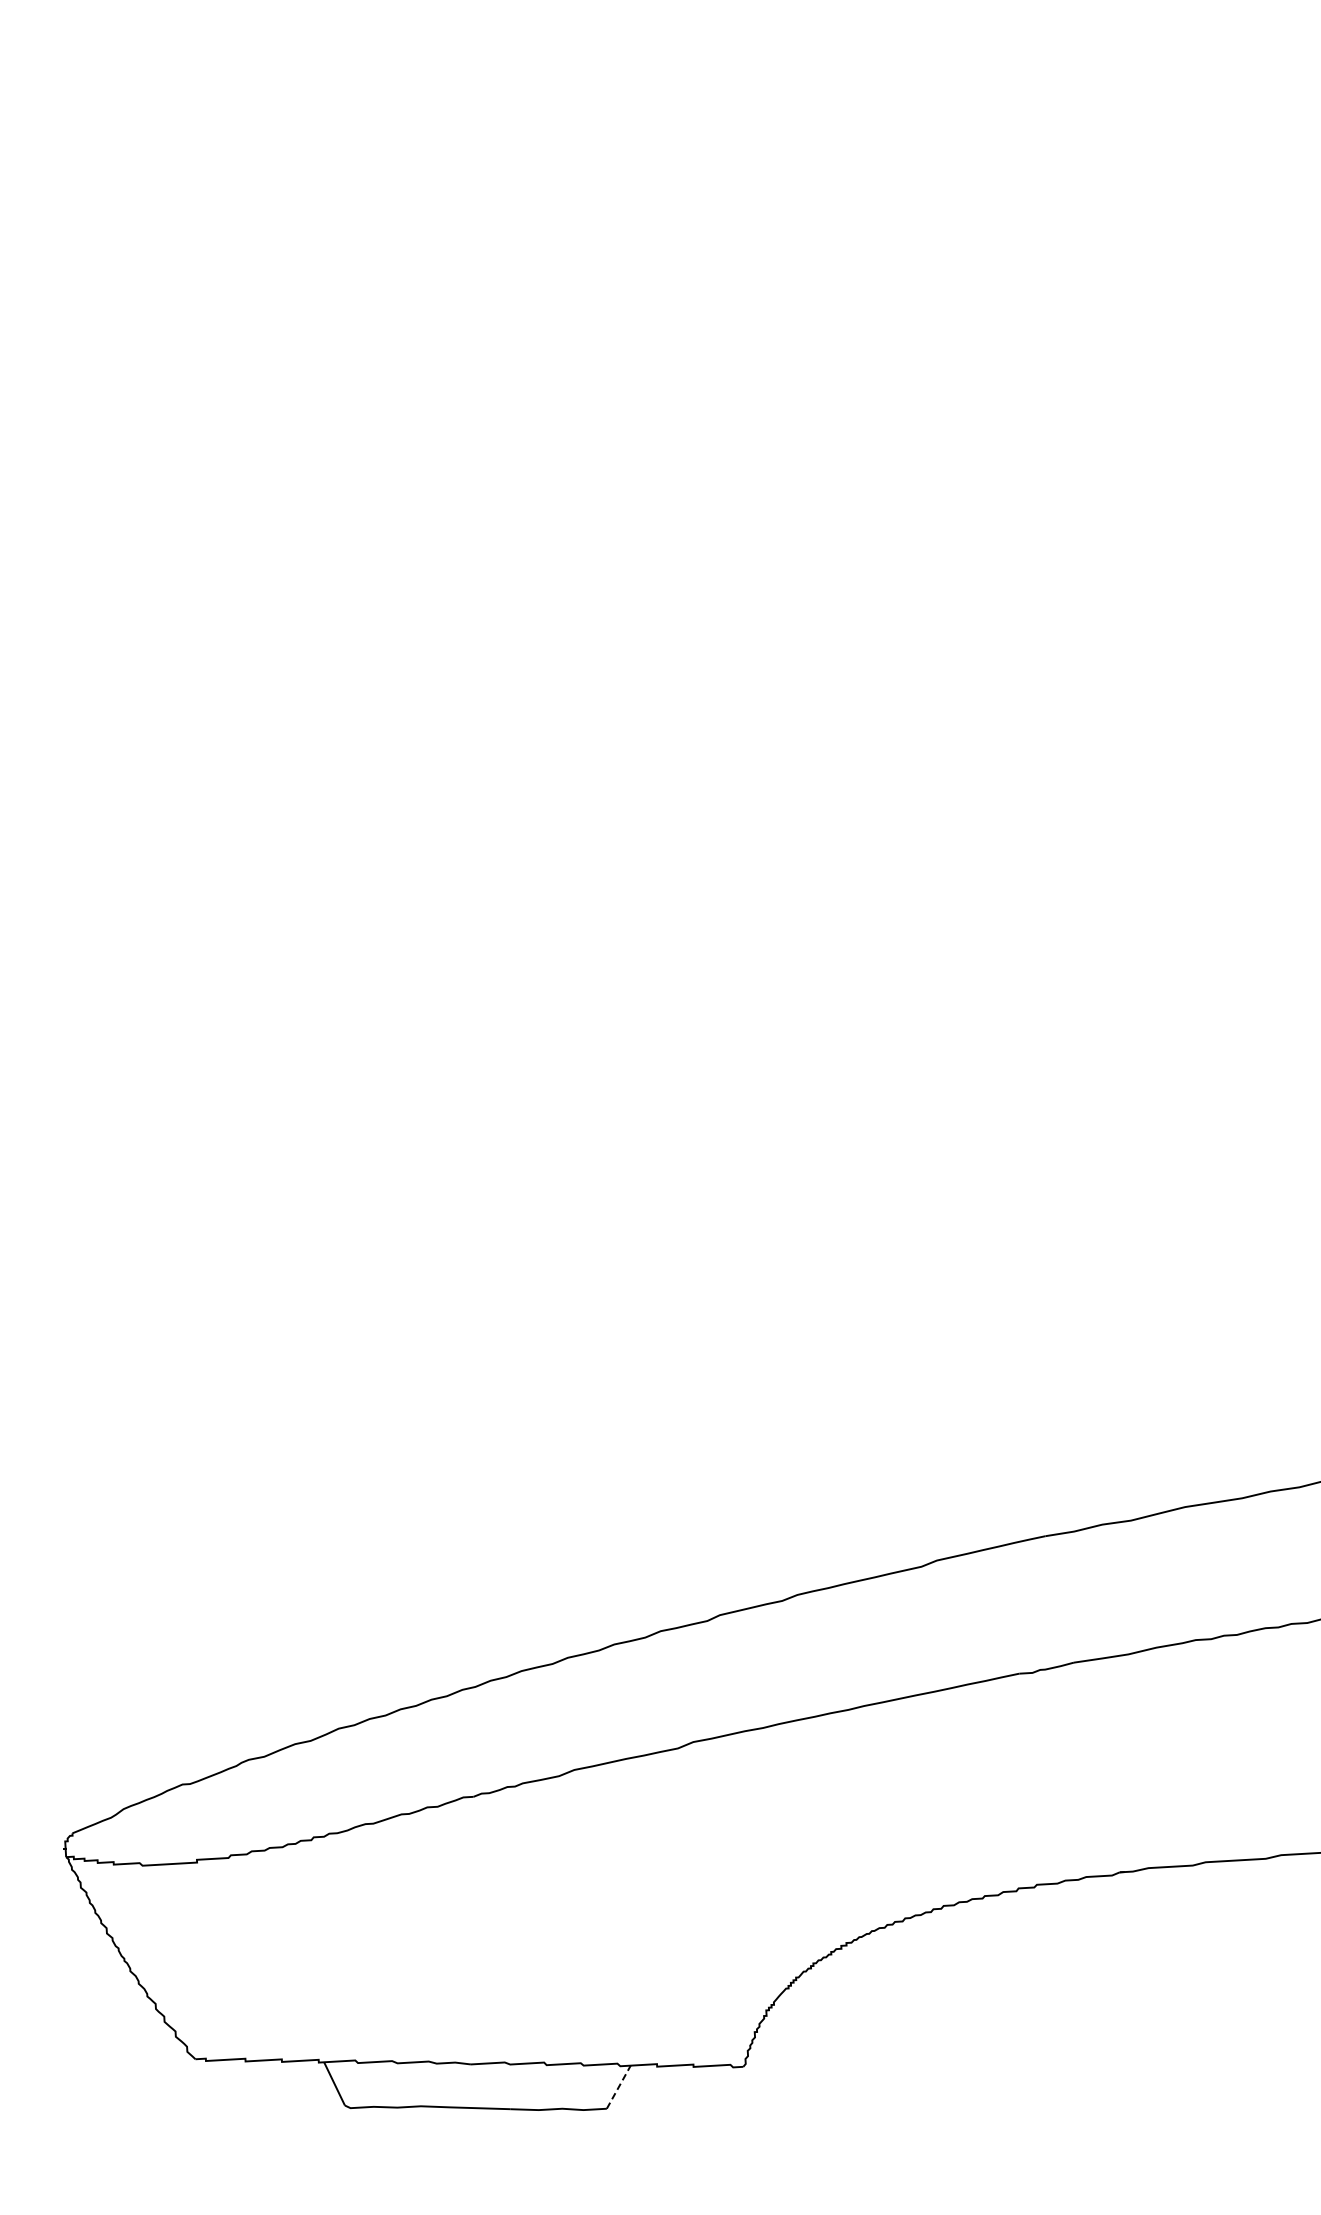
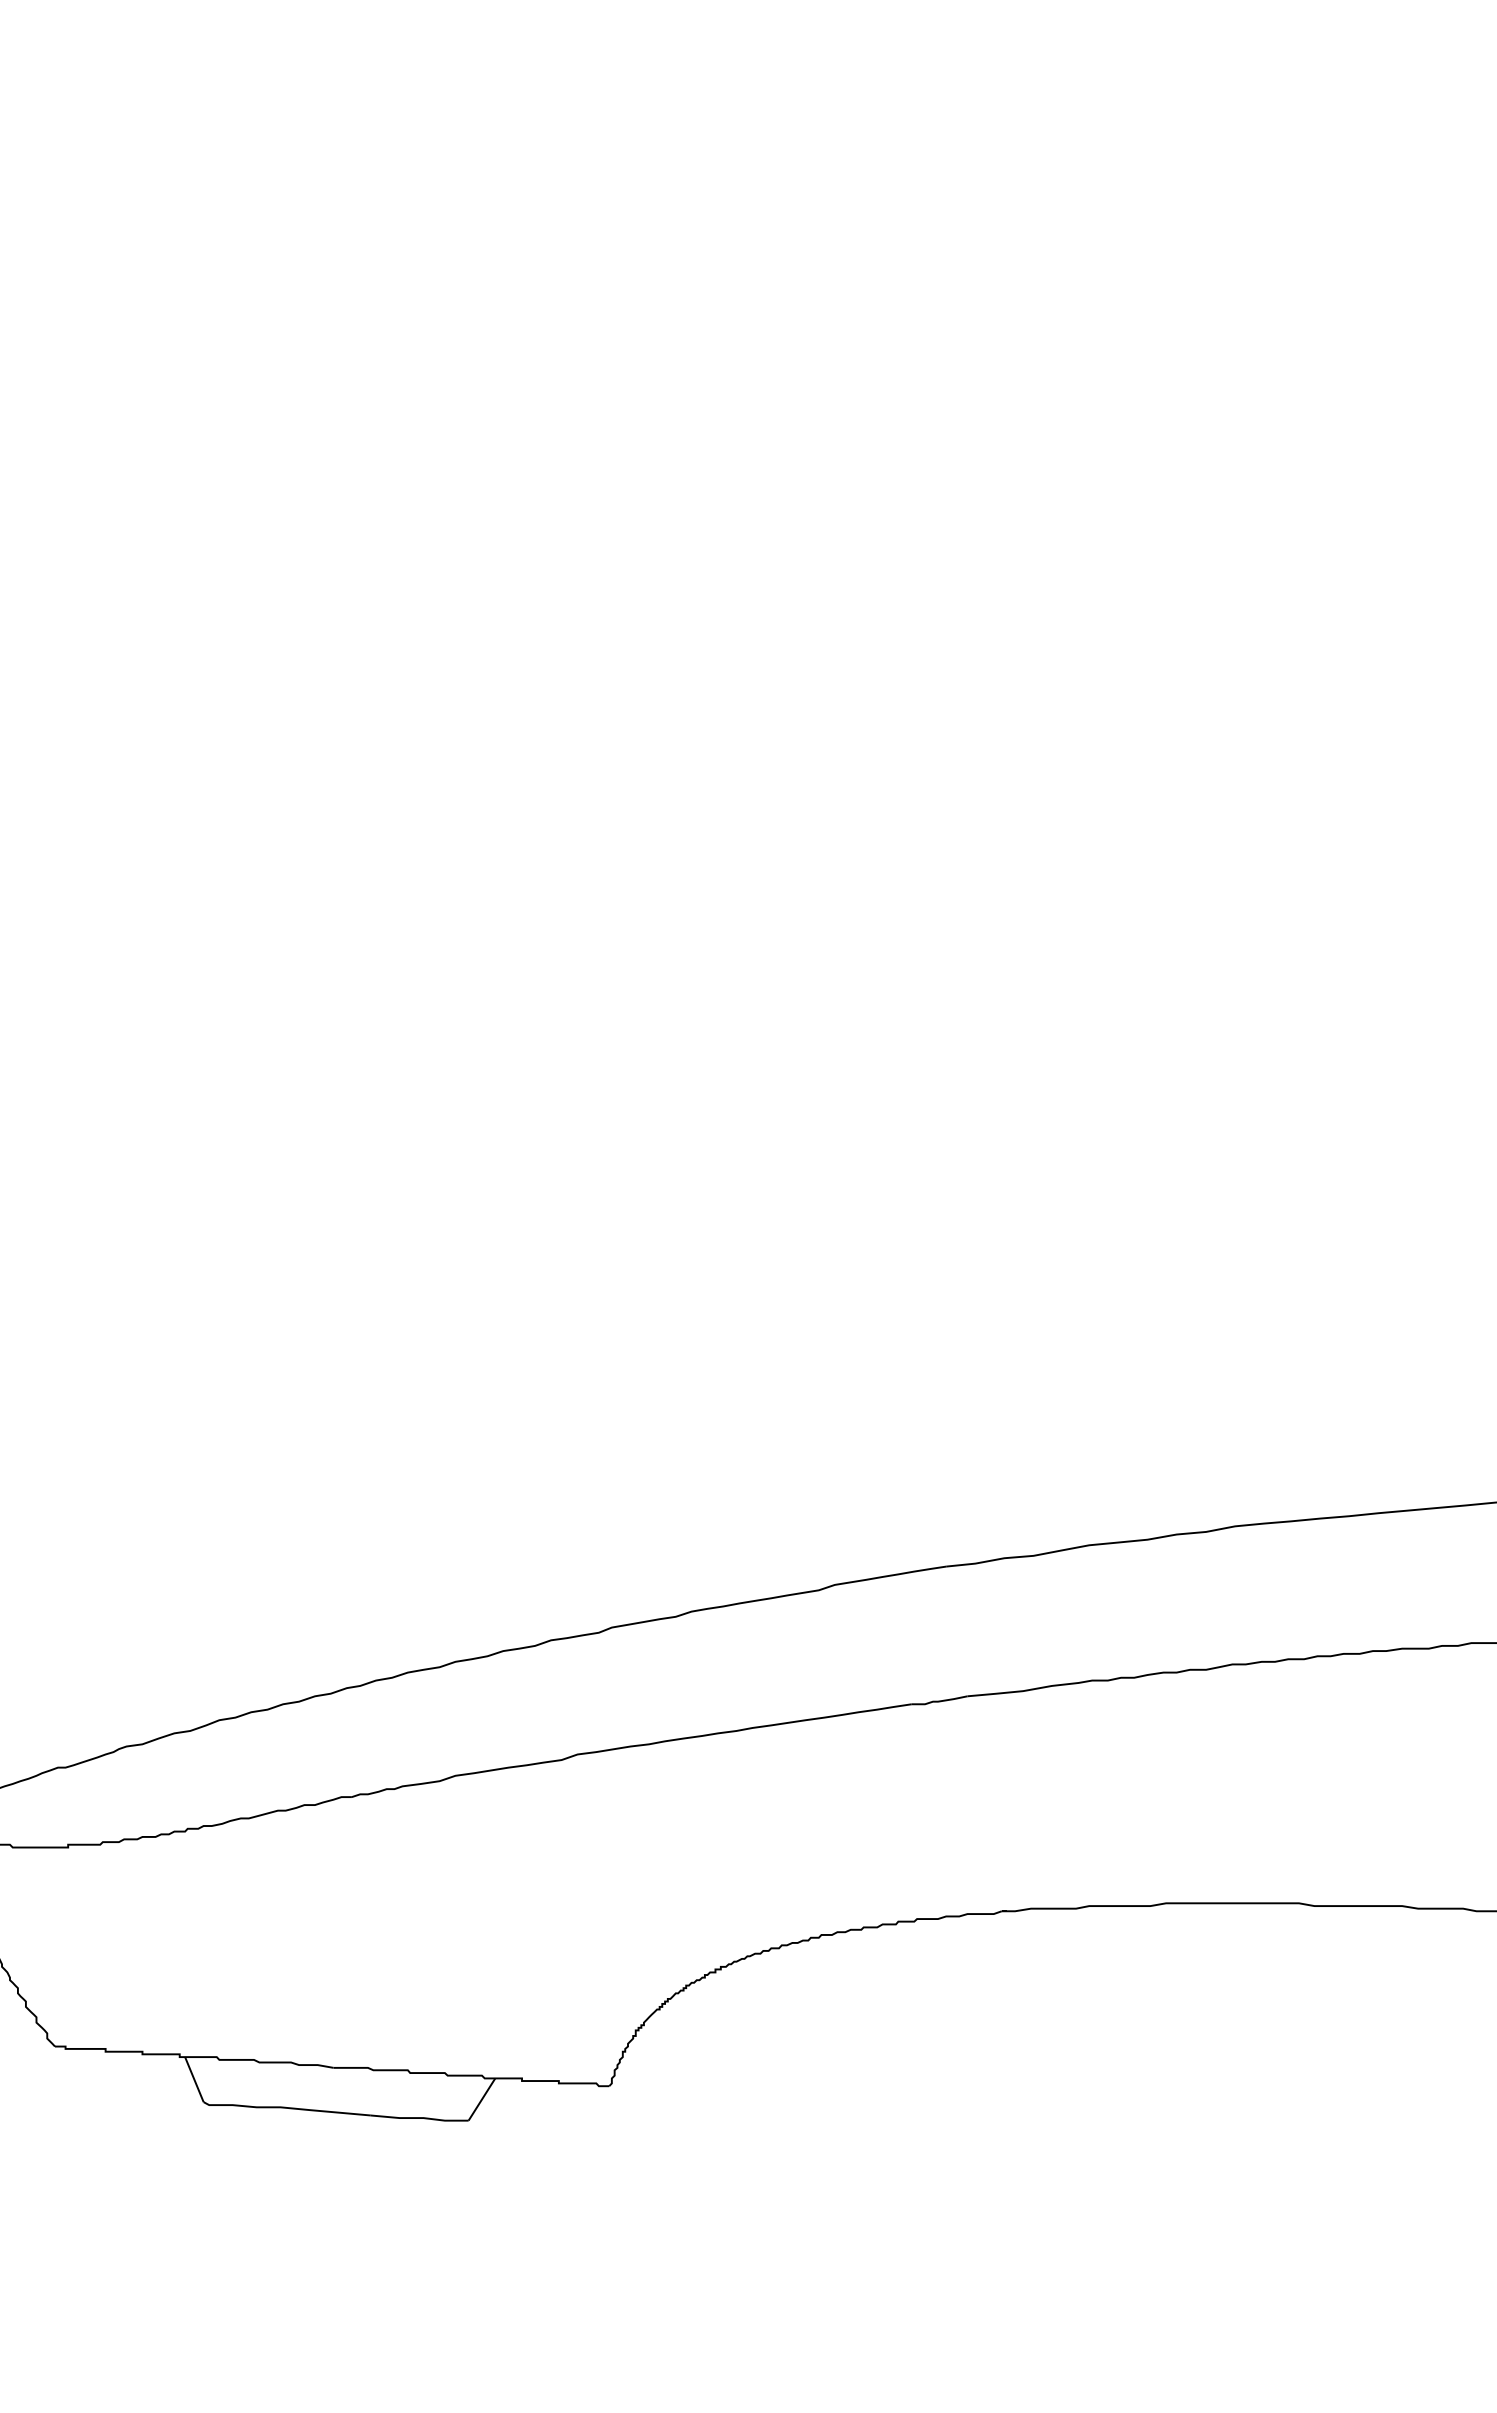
line: (618, 2087) -> (481, 2099), dashed -> solid

